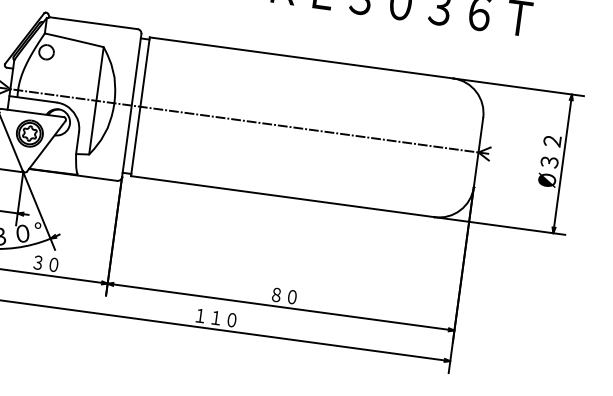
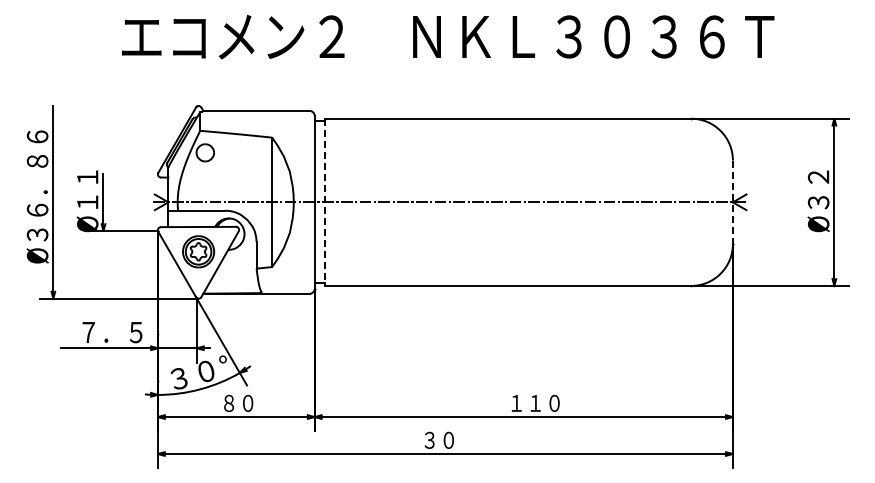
line: (140, 106) -> (325, 202), solid -> dashed
line: (478, 152) -> (732, 202), solid -> dashed
text: (38, 262) -> (229, 403), ３０ -> ８０
text: (292, 296) -> (535, 402), ８０ -> １１０
text: (216, 317) -> (448, 439), １１０ -> ３０

